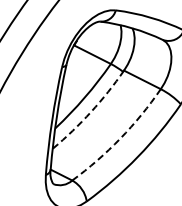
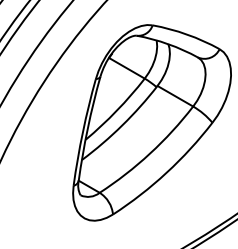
arc: (91, 112) -> (122, 125), dashed -> solid
arc: (120, 138) -> (150, 153), dashed -> solid

